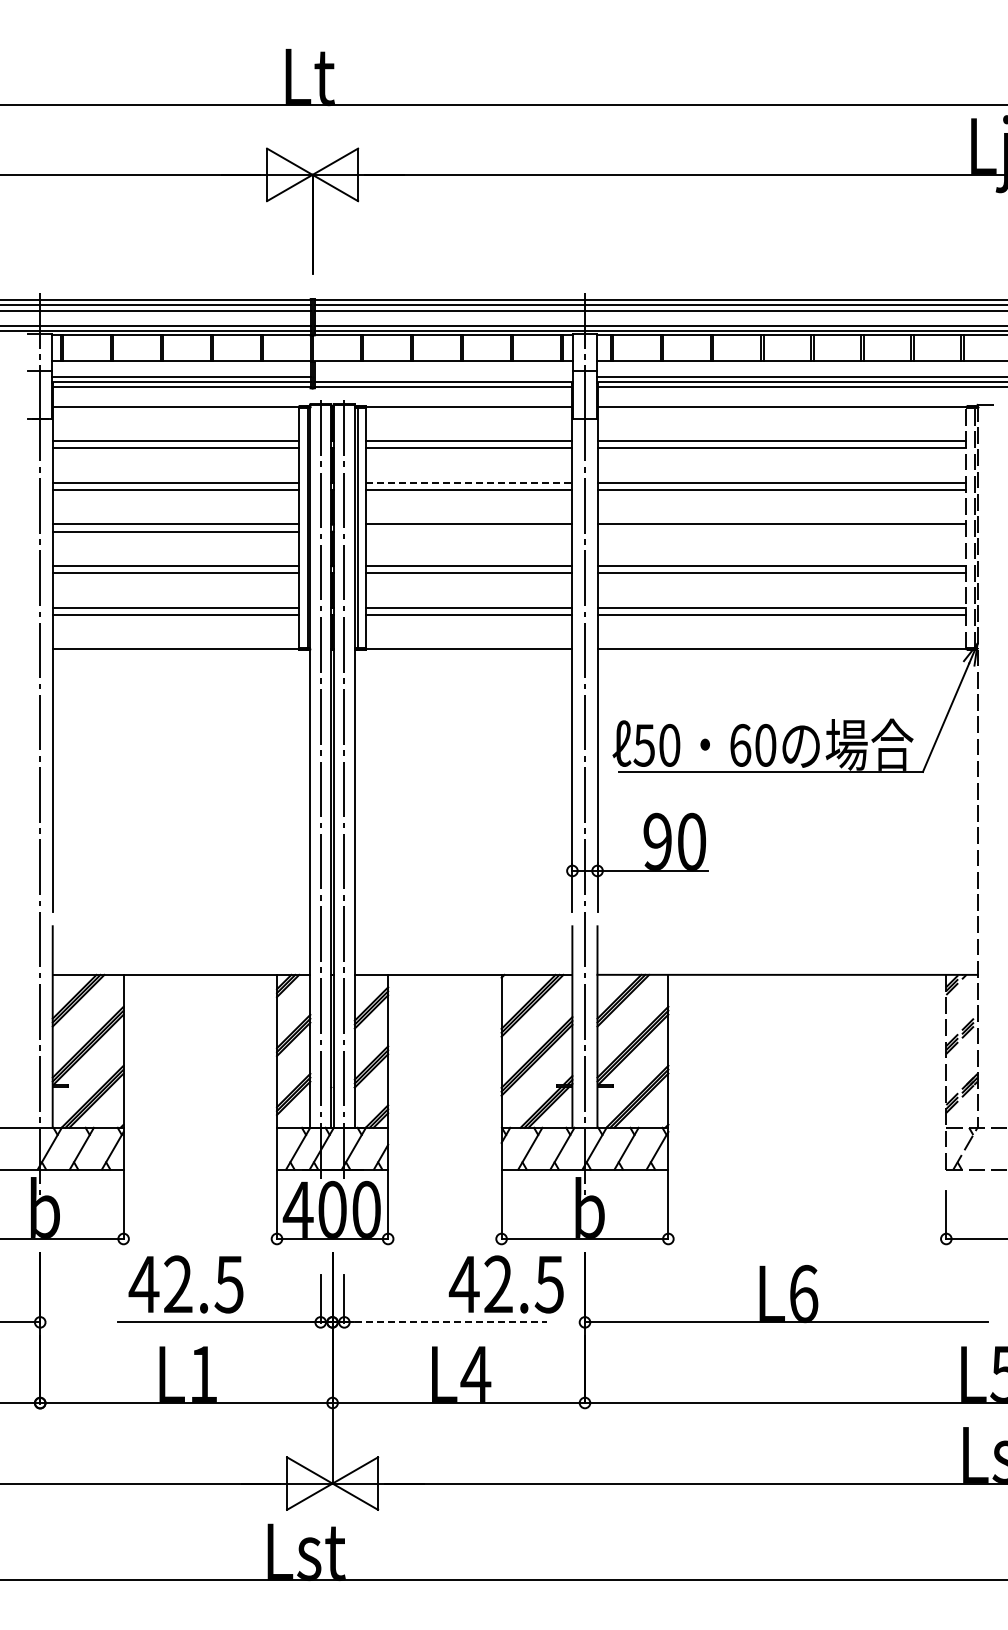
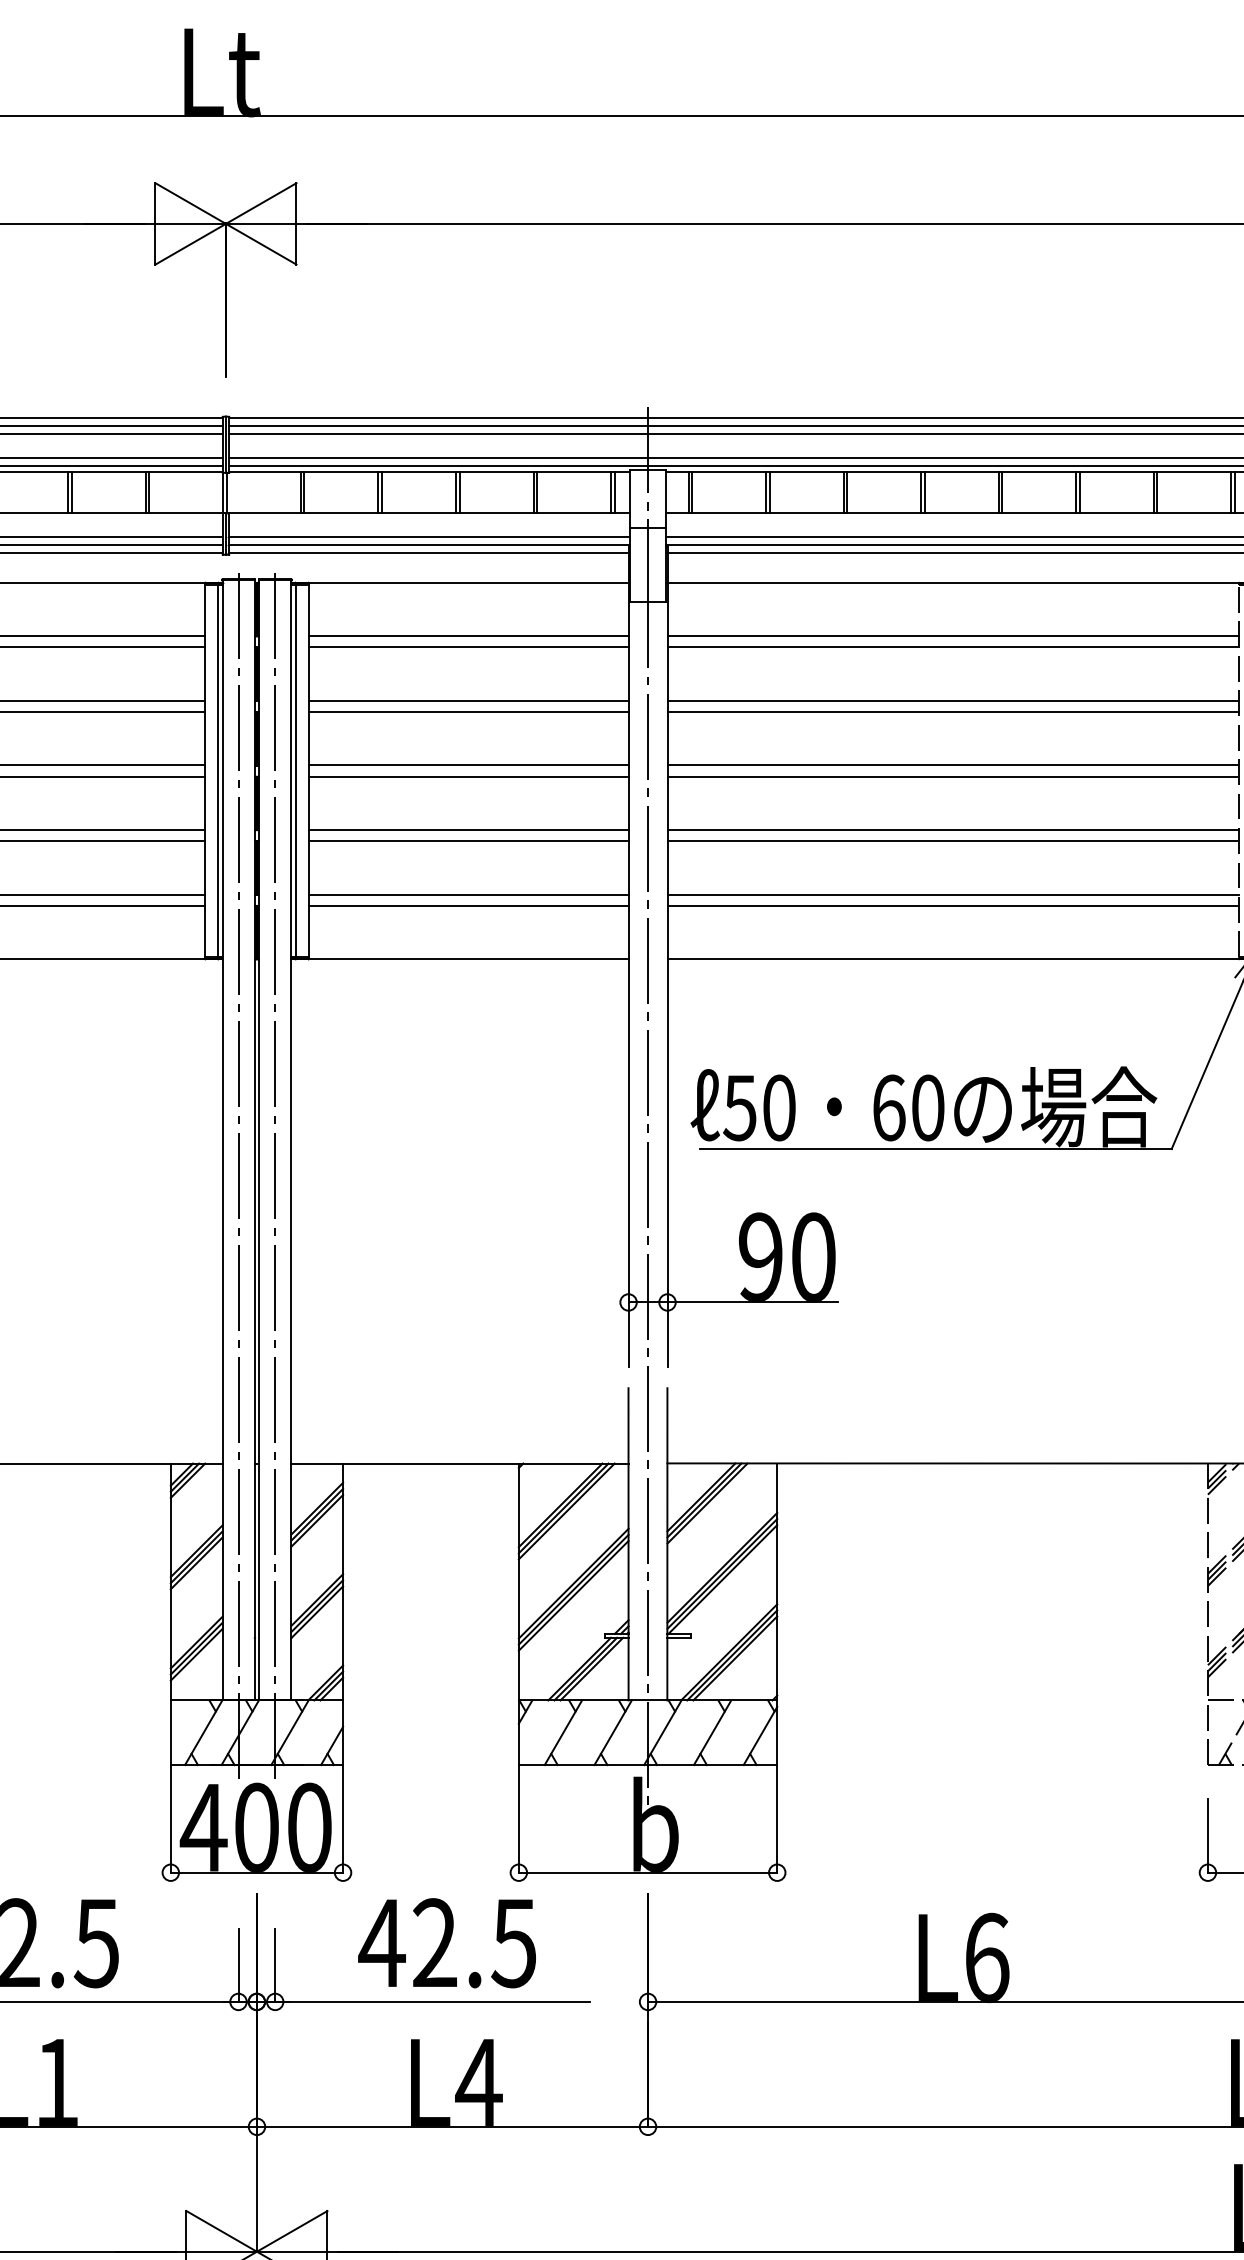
line: (443, 376) -> (428, 536), added
line: (469, 482) -> (469, 700), dashed -> solid
line: (468, 531) -> (467, 776), added
line: (781, 531) -> (952, 776), added
text: (505, 1284) -> (445, 1943), moved
line: (445, 1322) -> (431, 2002), dashed -> solid

